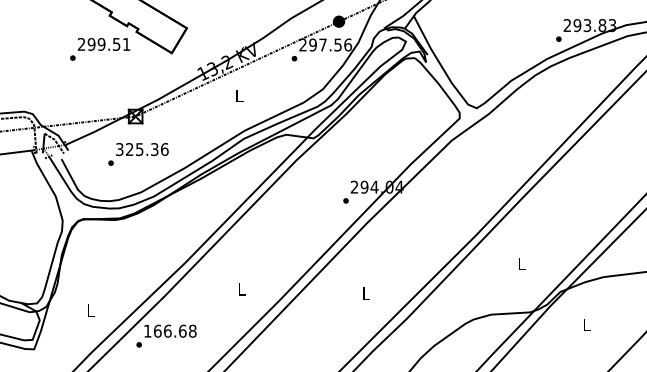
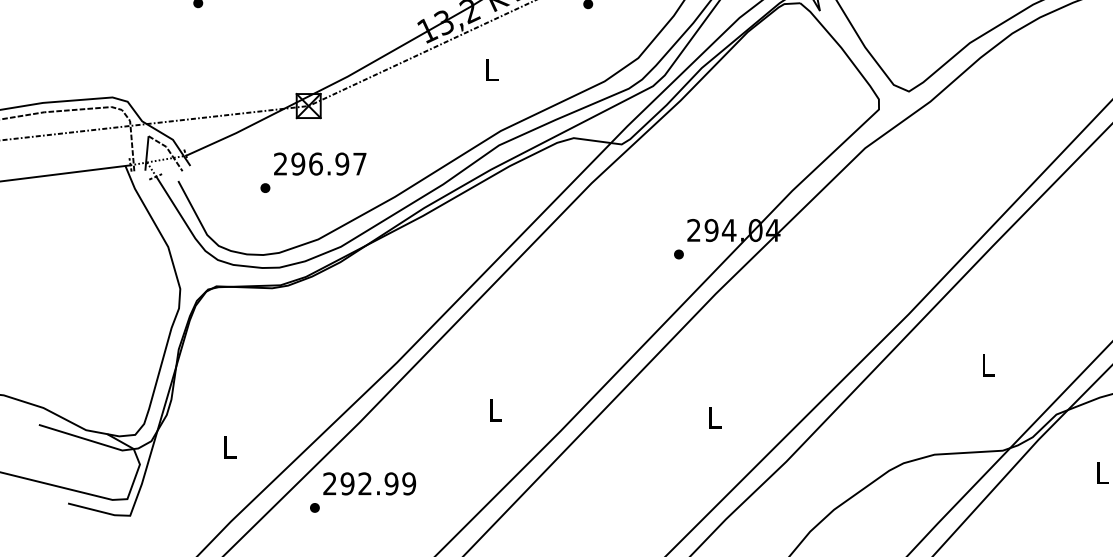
text: (142, 149) -> (320, 164), 325.36 -> 296.97
text: (170, 330) -> (370, 482), 166.68 -> 292.99

